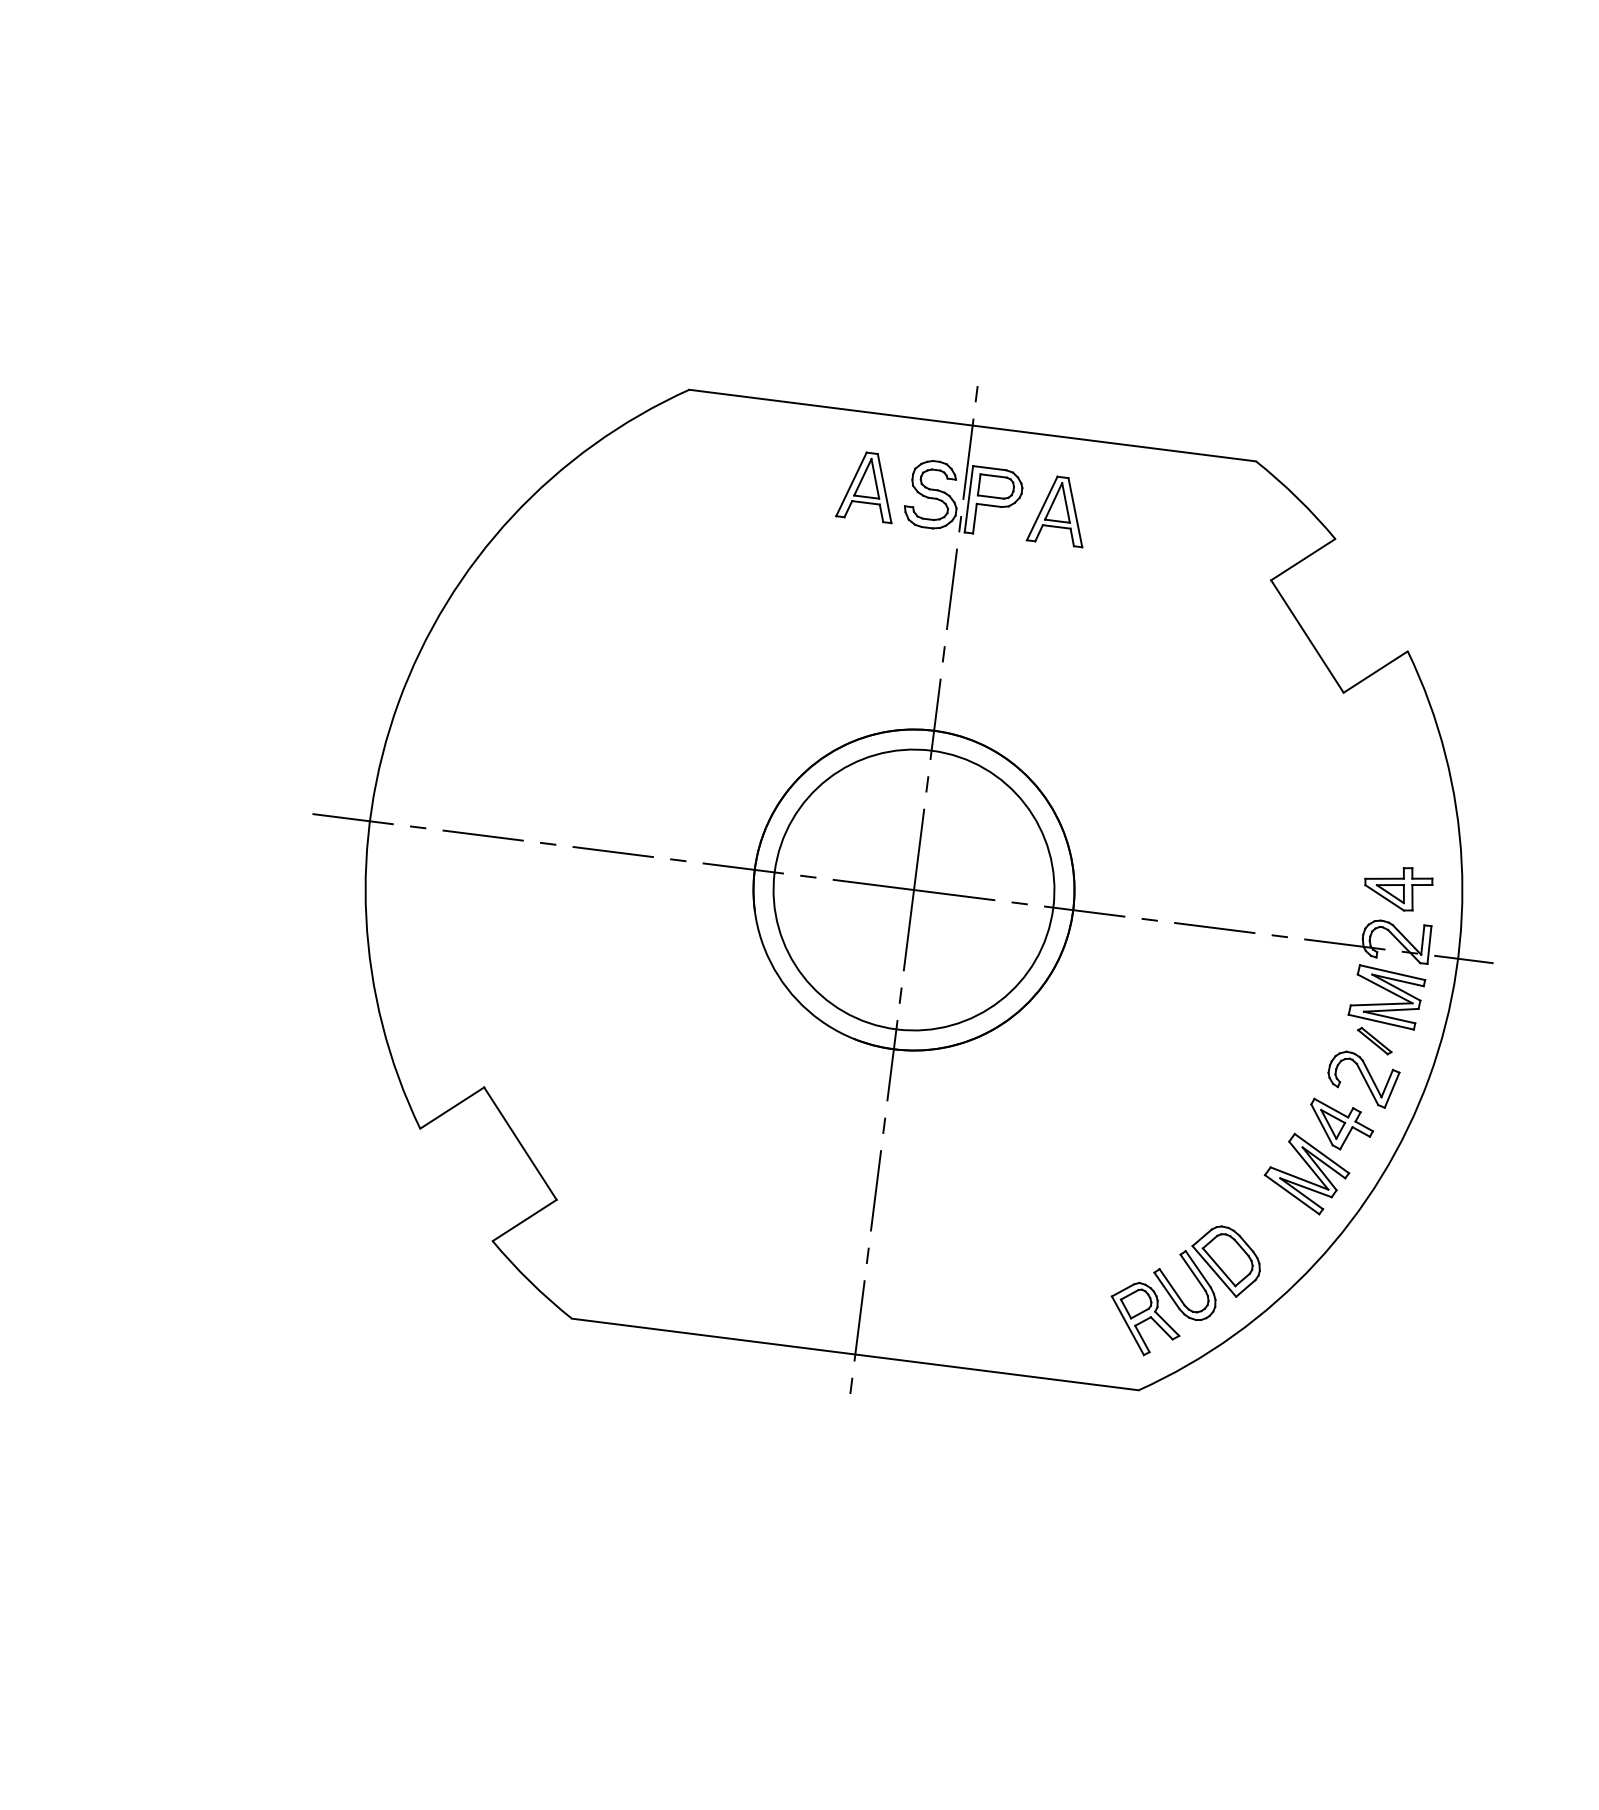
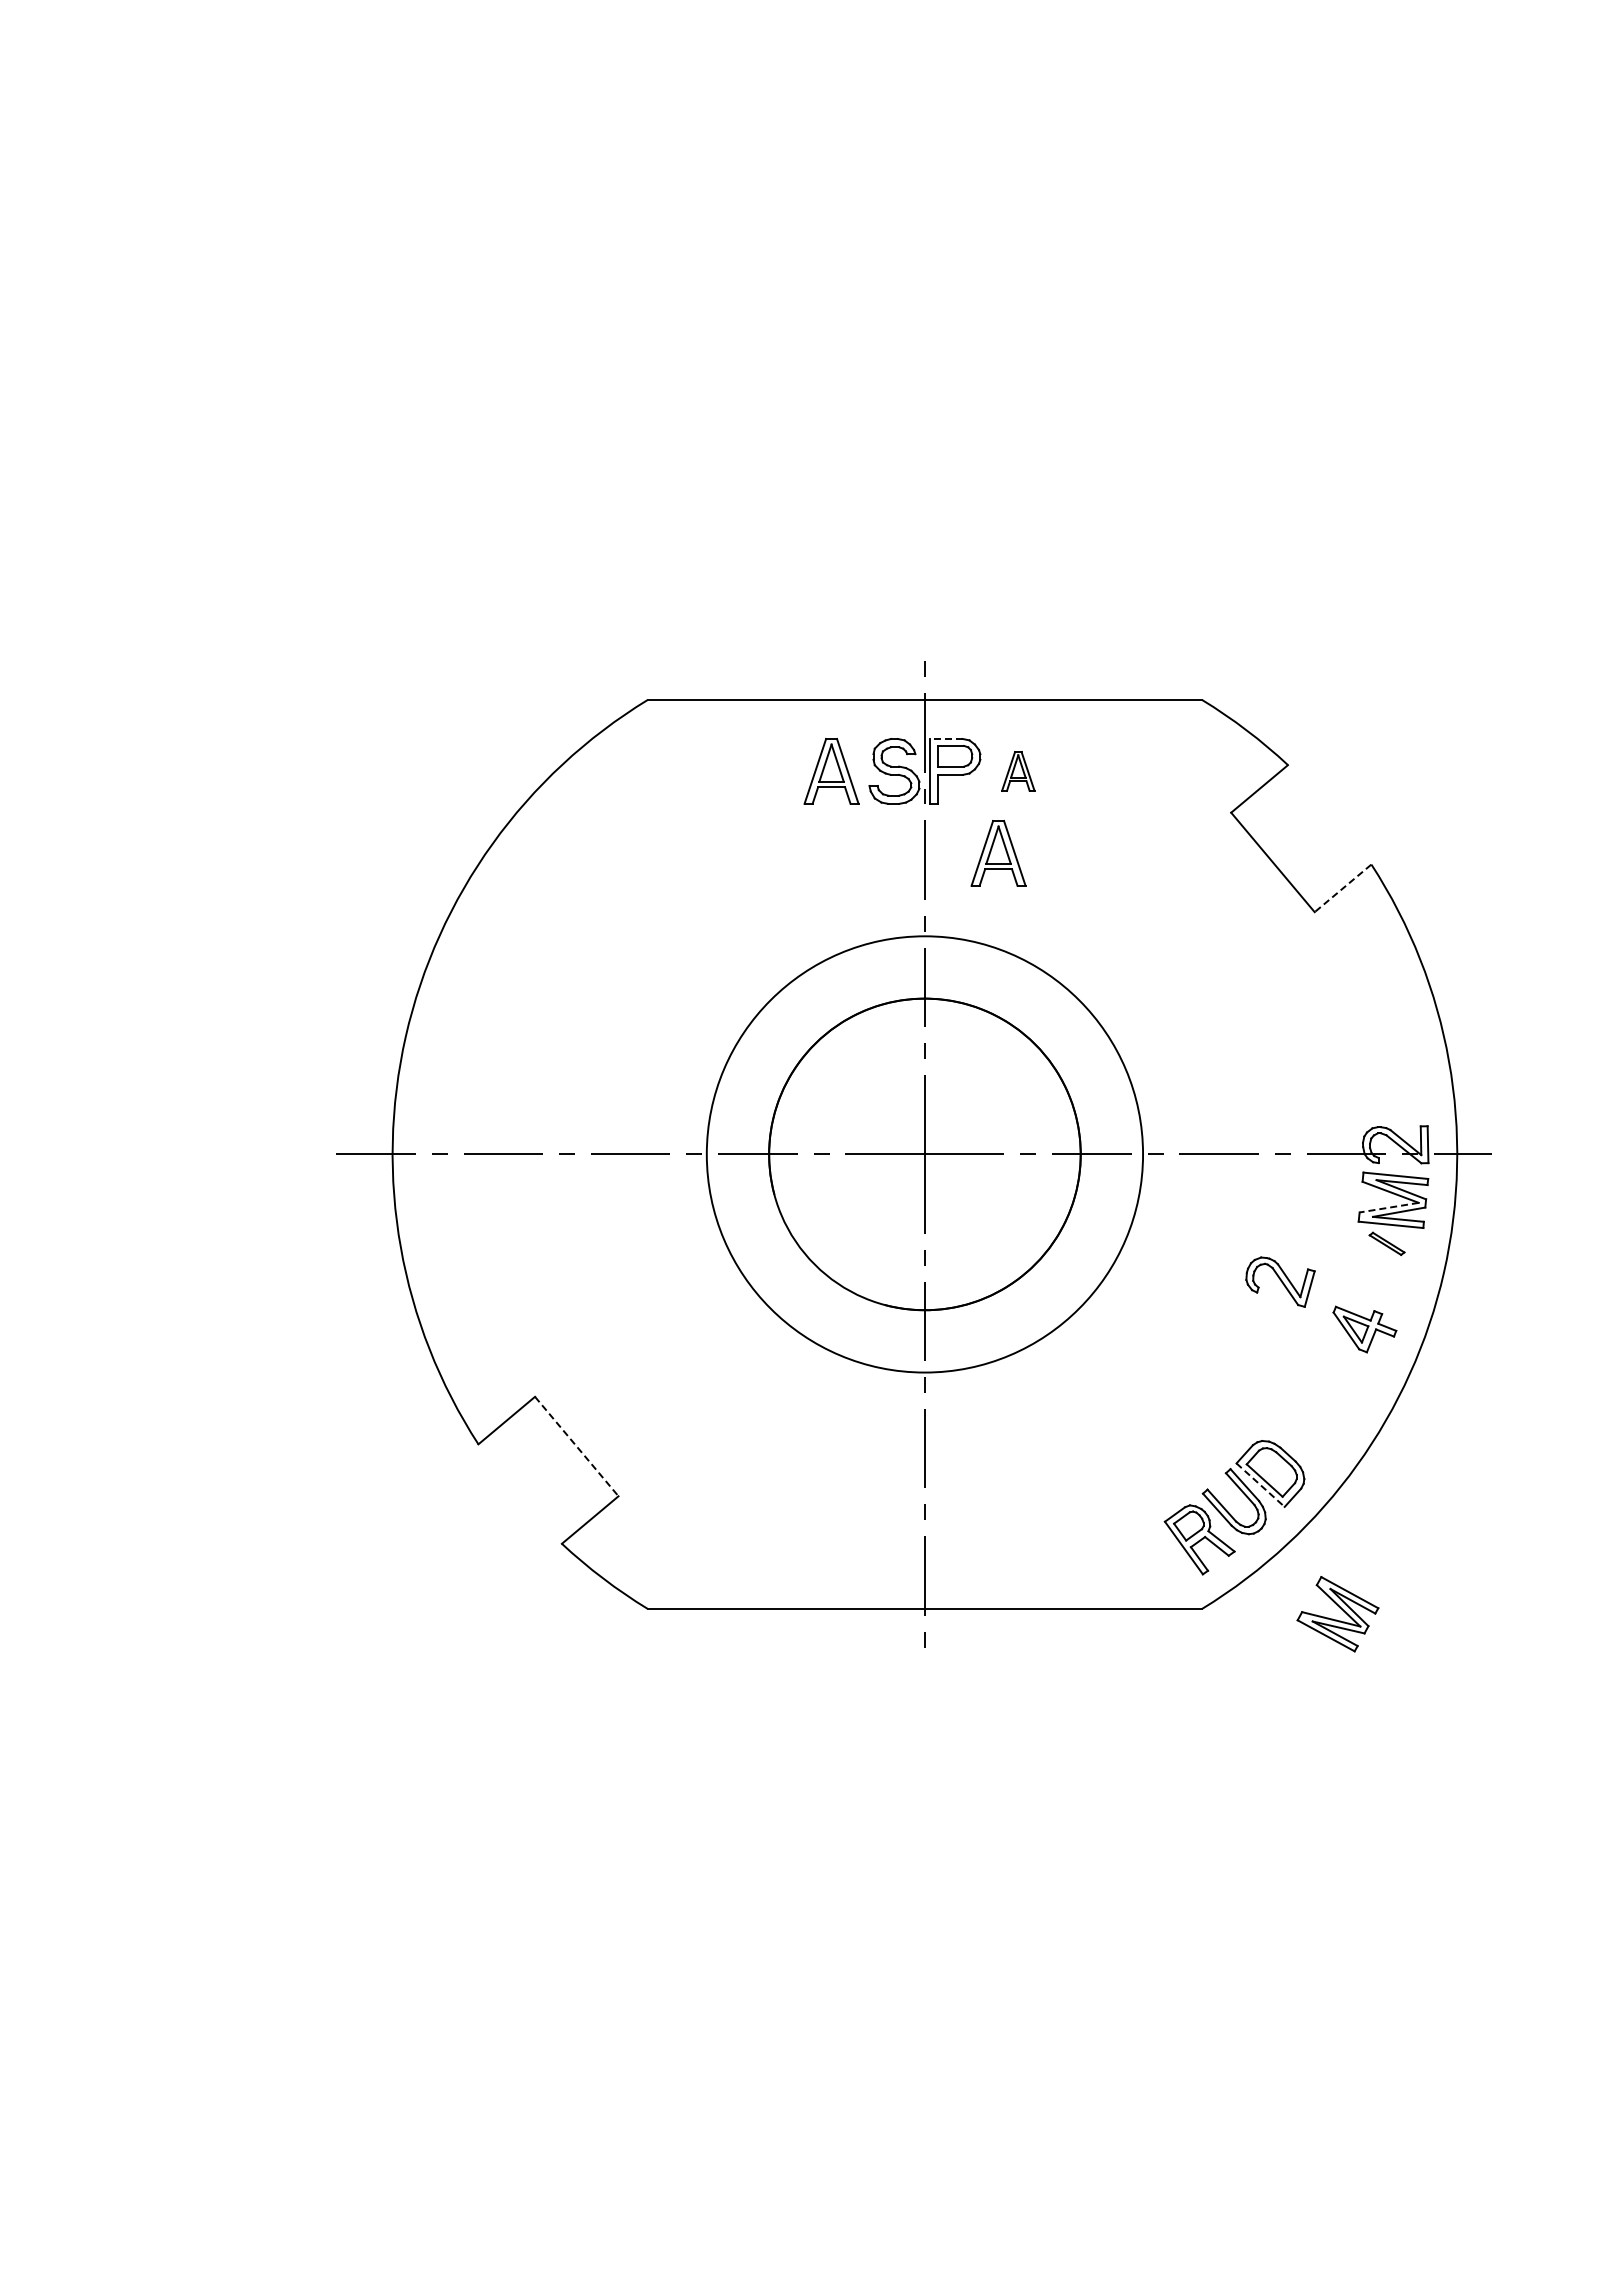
line: (989, 467) -> (946, 738), solid -> dashed
part: (1059, 510) -> (1018, 771), size x0.6
part: (1028, 591) -> (998, 853), added
line: (1376, 672) -> (1343, 888), solid -> dashed
part: (1397, 887) -> (1390, 1093), removed
circle: (913, 890) -> (924, 1154), size x1.6
line: (1381, 1004) -> (1389, 1207), solid -> dashed
part: (1363, 1078) -> (1280, 1281), moved
line: (520, 1143) -> (576, 1446), solid -> dashed
part: (1306, 1174) -> (1337, 1614), moved
line: (1214, 1271) -> (1260, 1485), solid -> dashed

